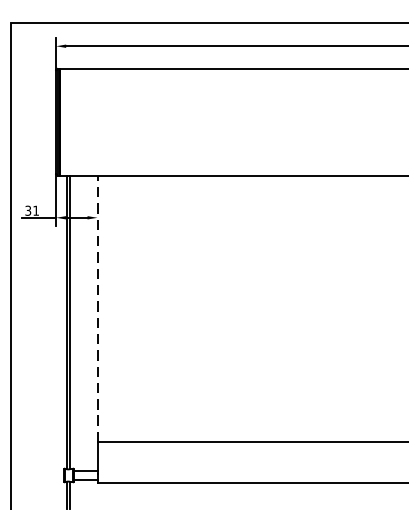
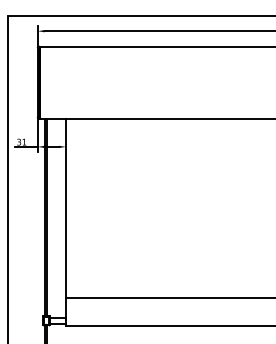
line: (97, 309) -> (65, 208), dashed -> solid

